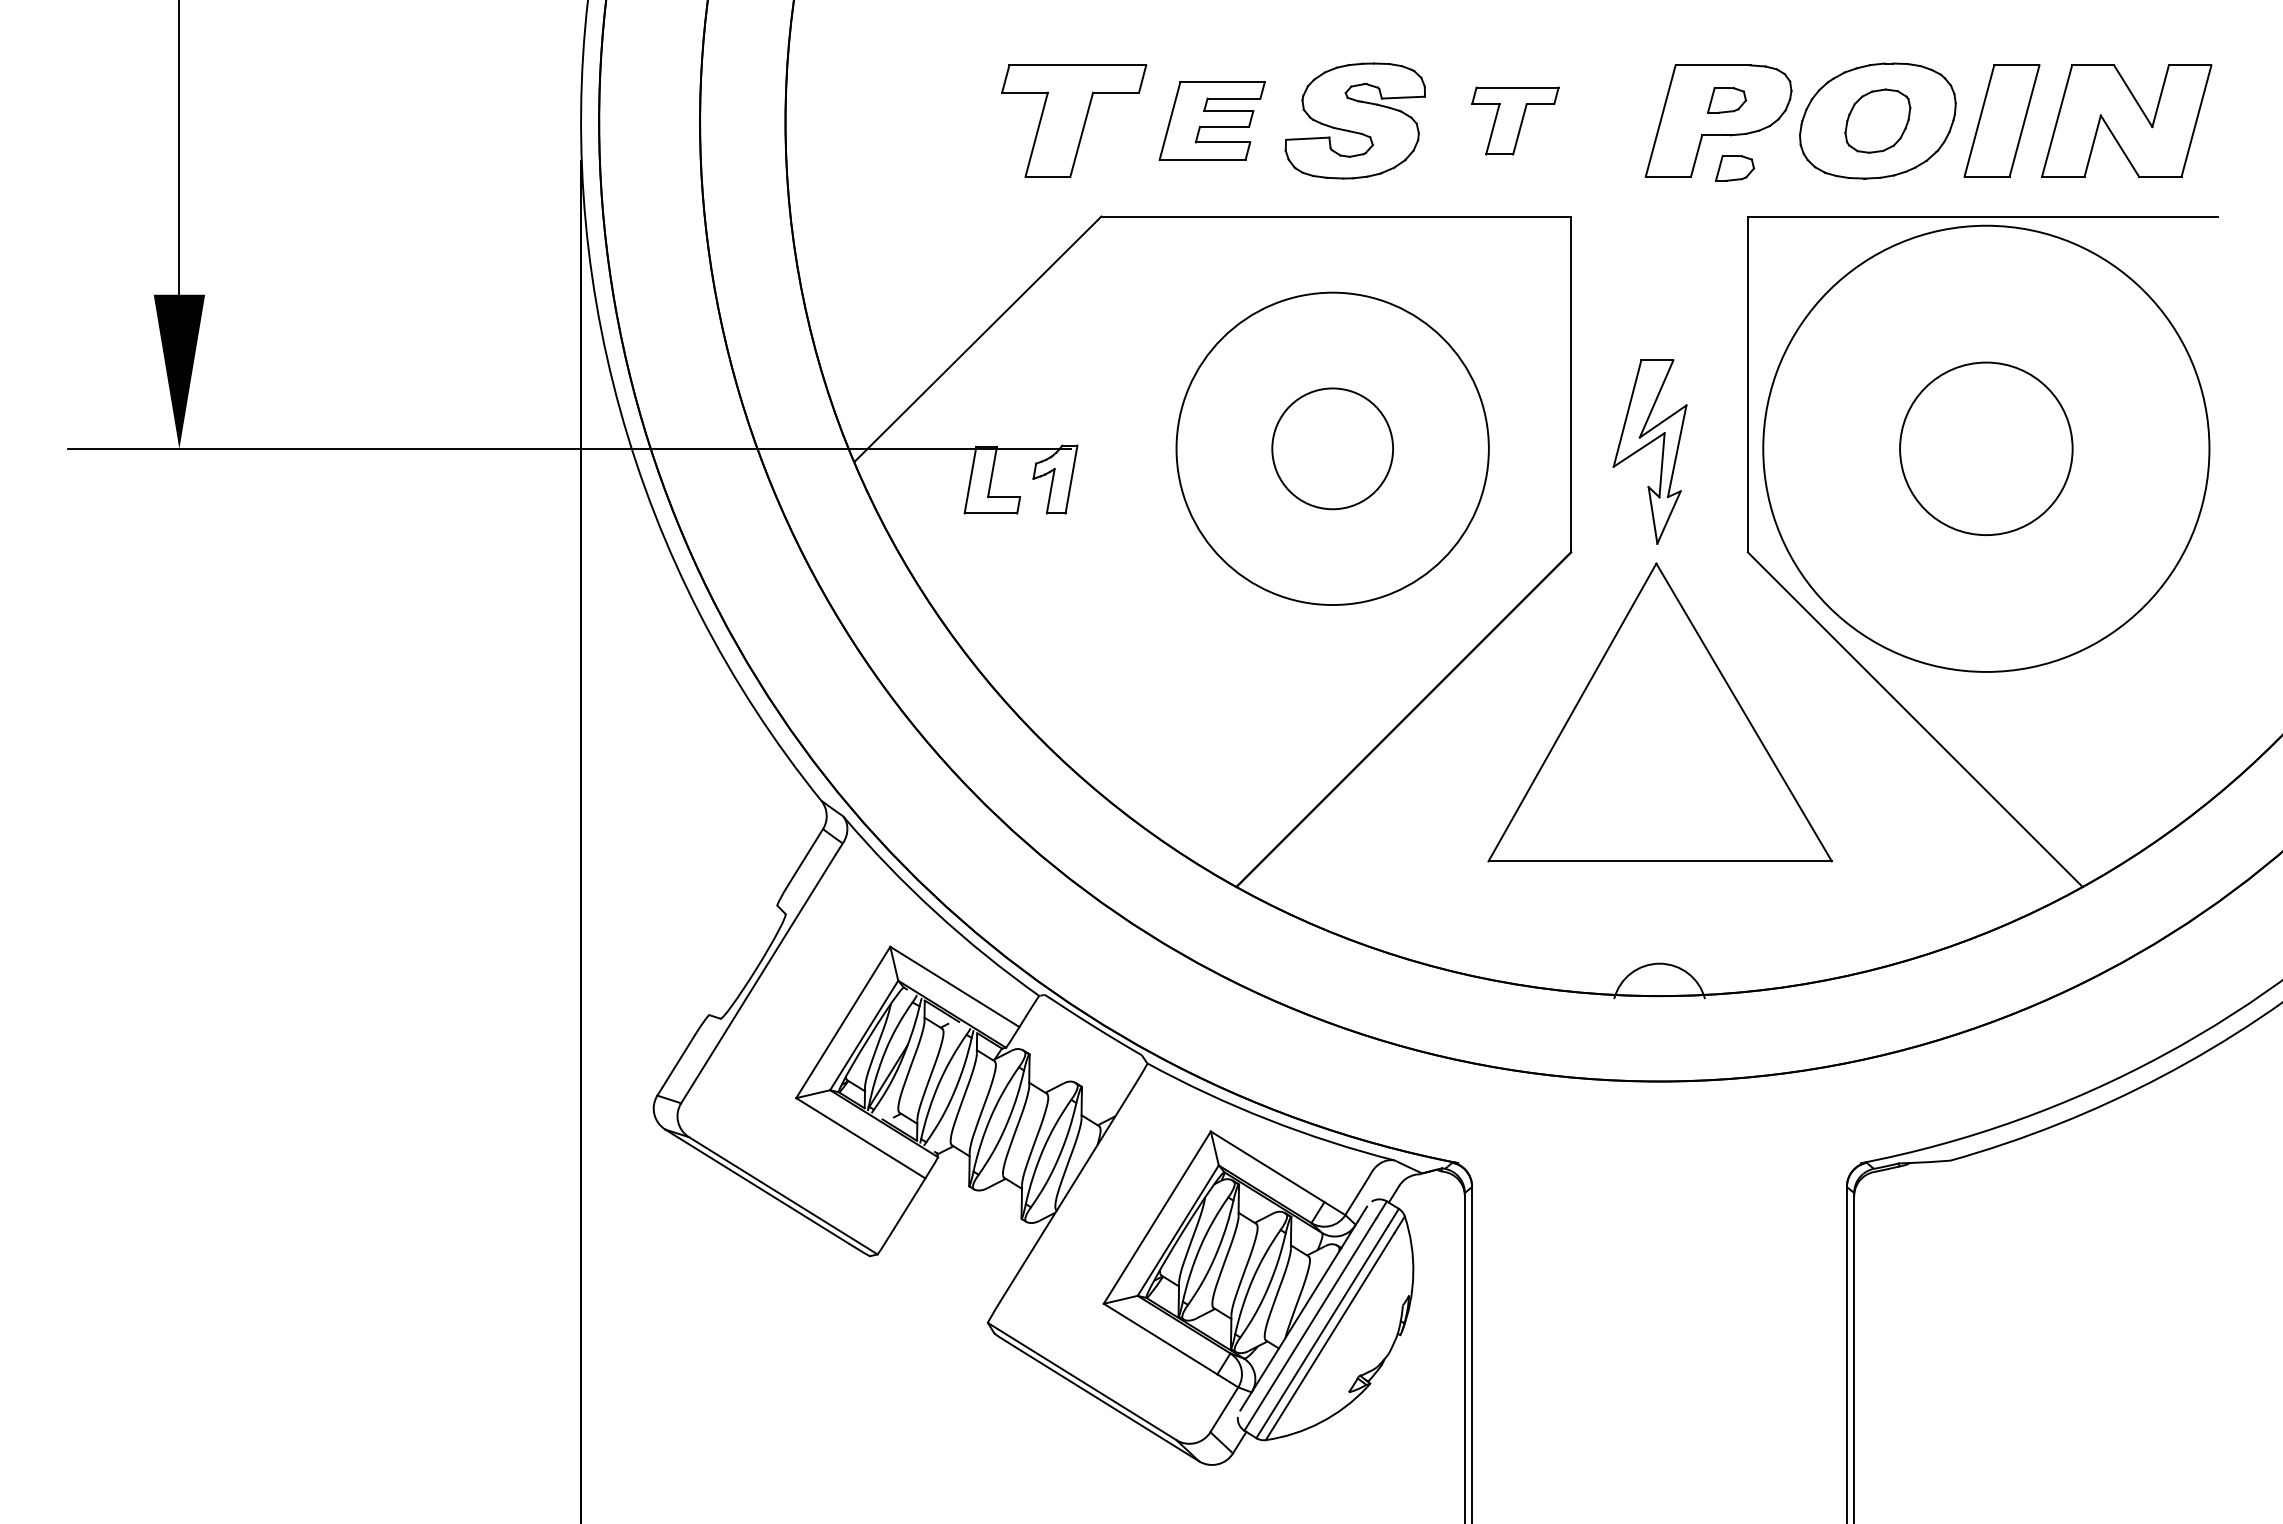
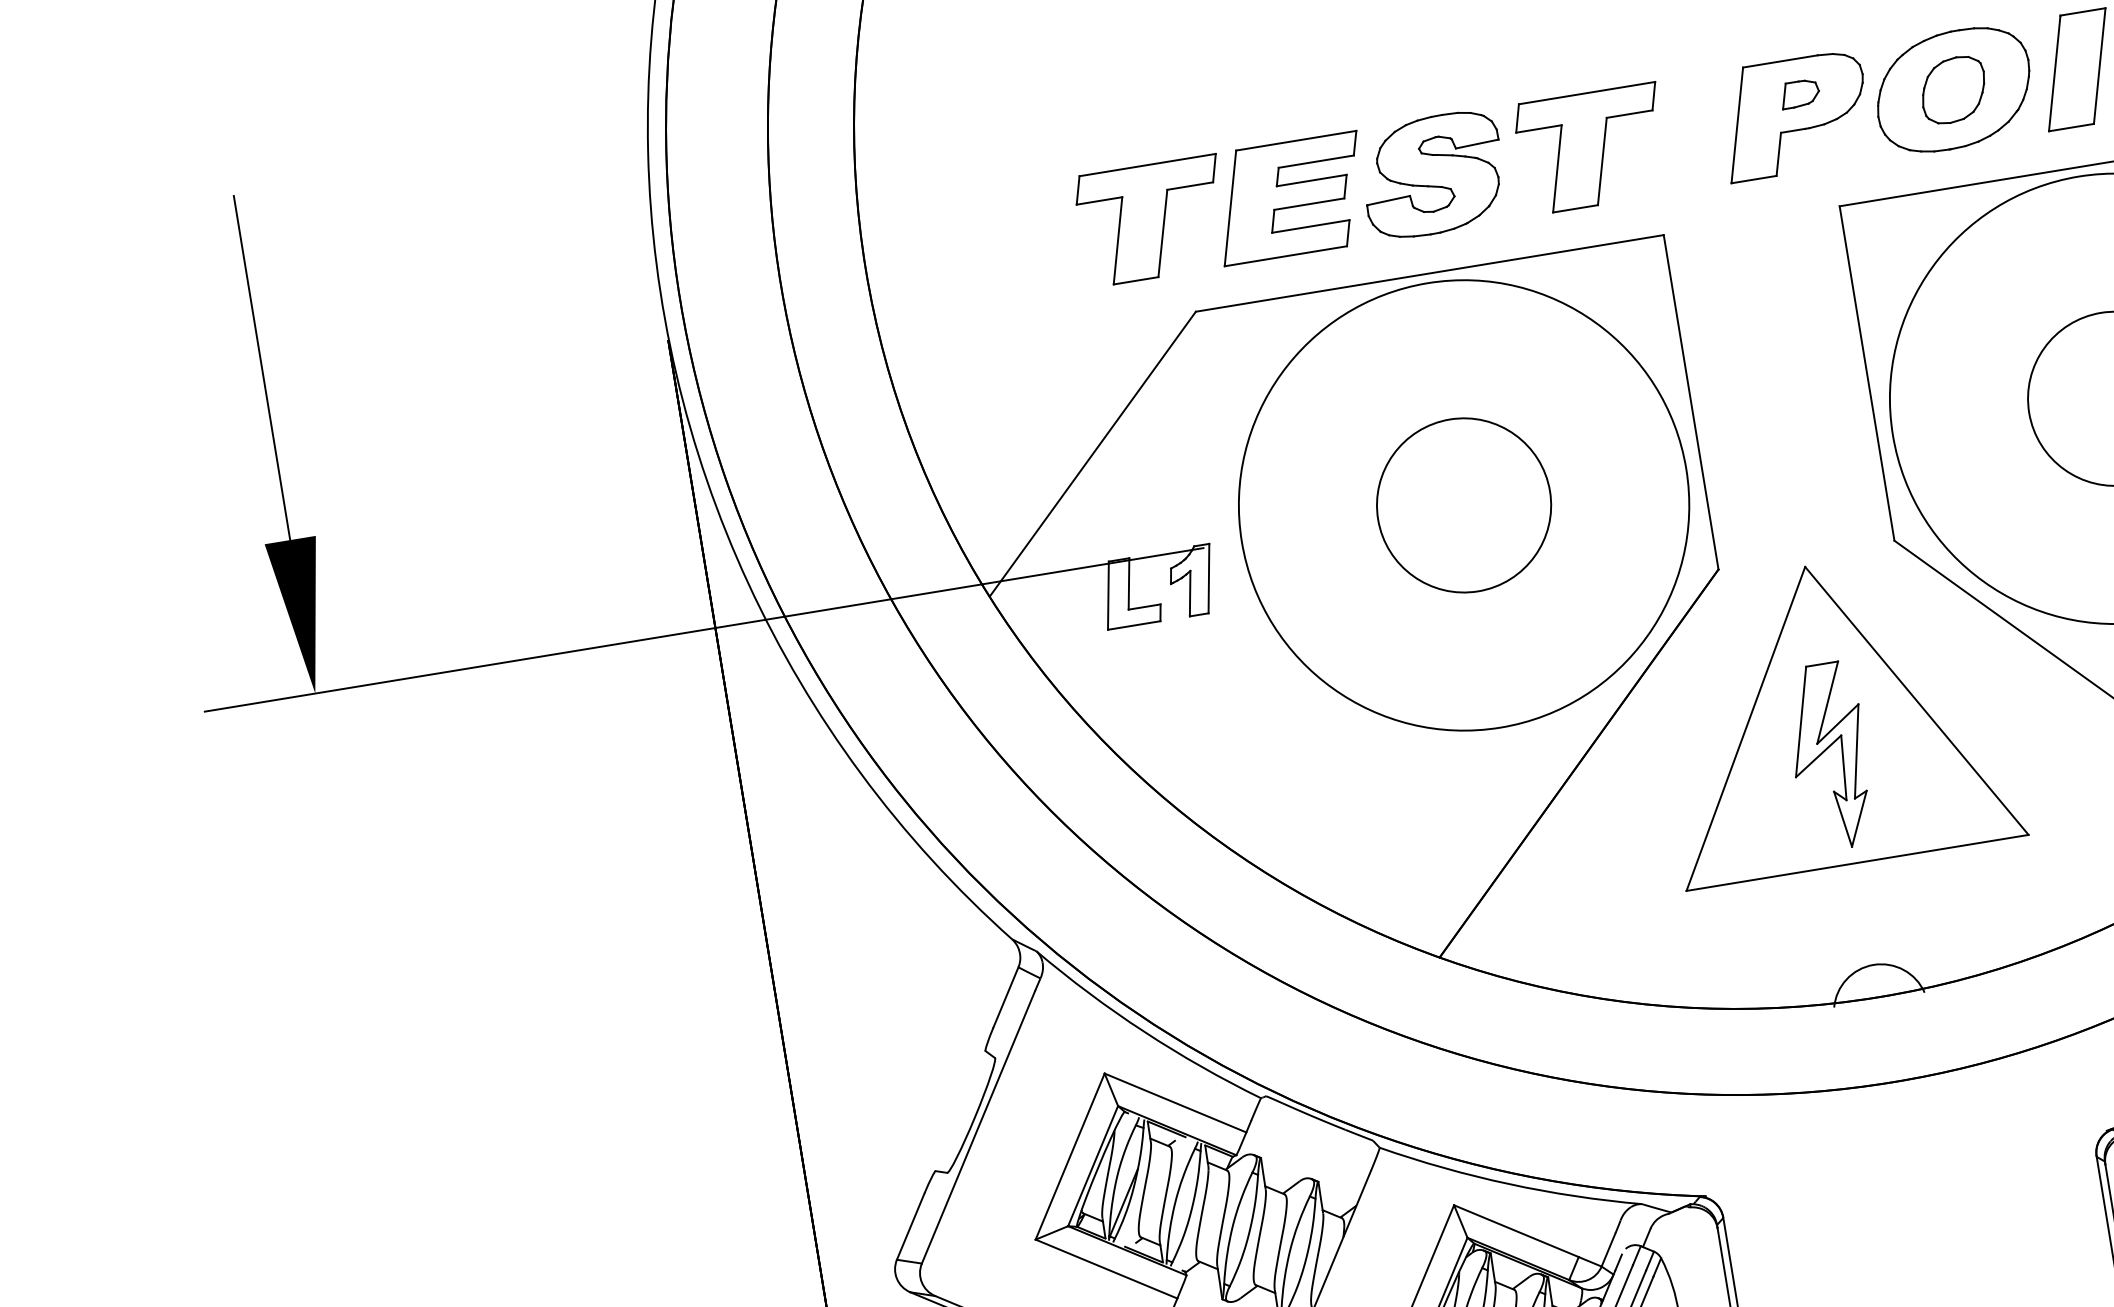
part: (1212, 120) -> (1290, 197), size x1.43
part: (1515, 120) -> (1592, 148), size x1.67
part: (1735, 168) -> (1819, 160), removed
circle: (1332, 448) -> (1463, 505), size x1.43
circle: (1332, 448) -> (1463, 505), size x1.43
part: (1649, 451) -> (1829, 756), moved

